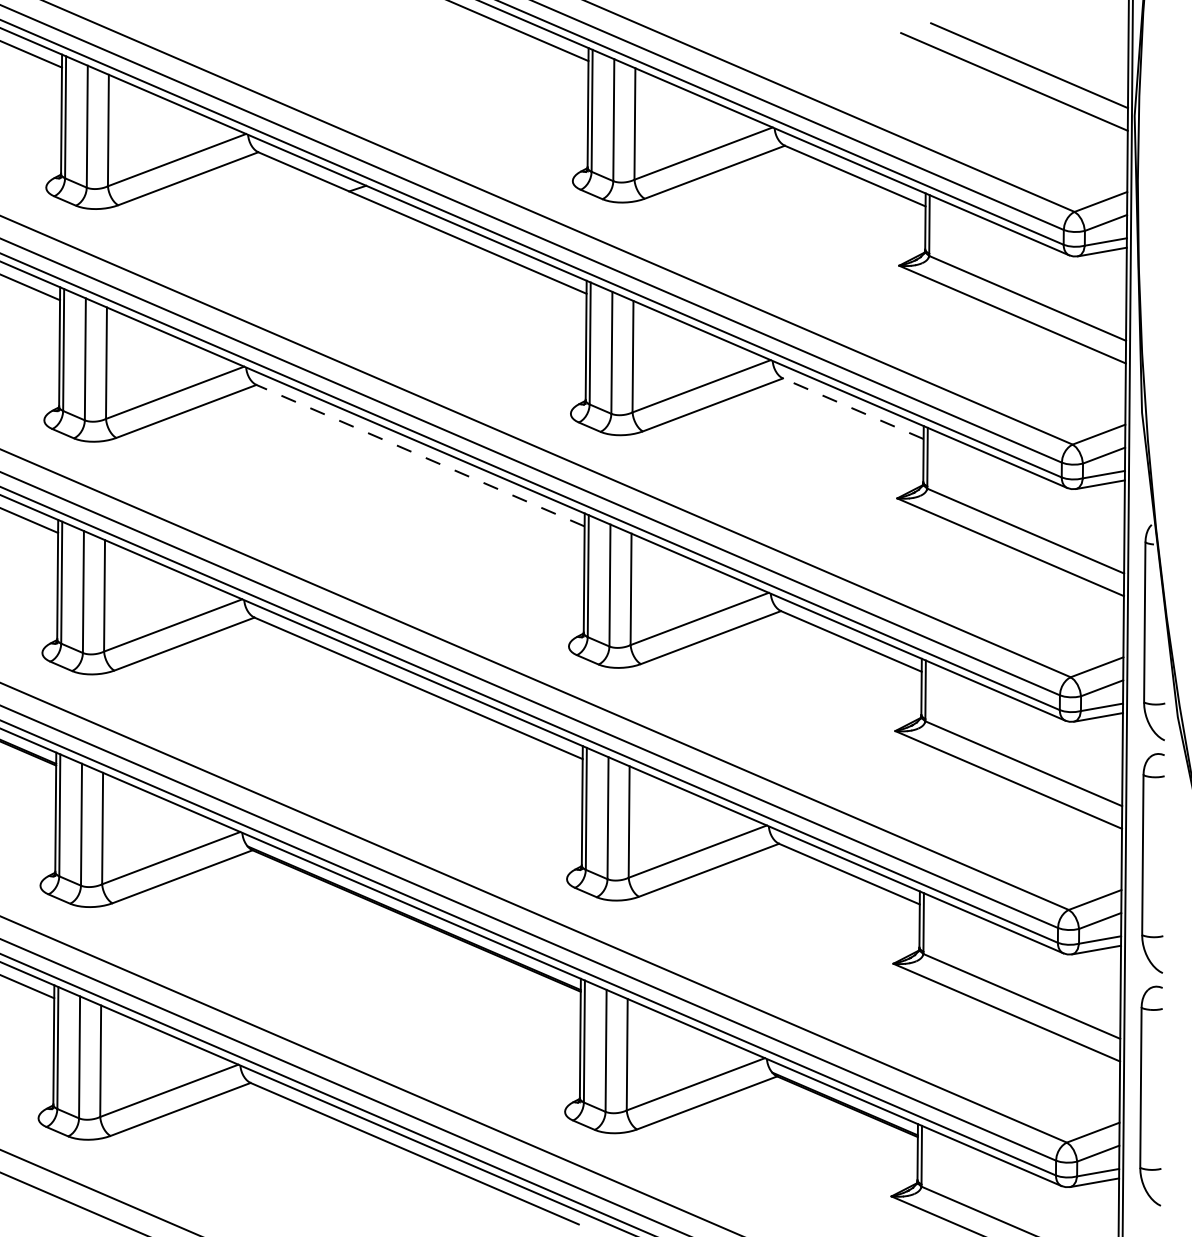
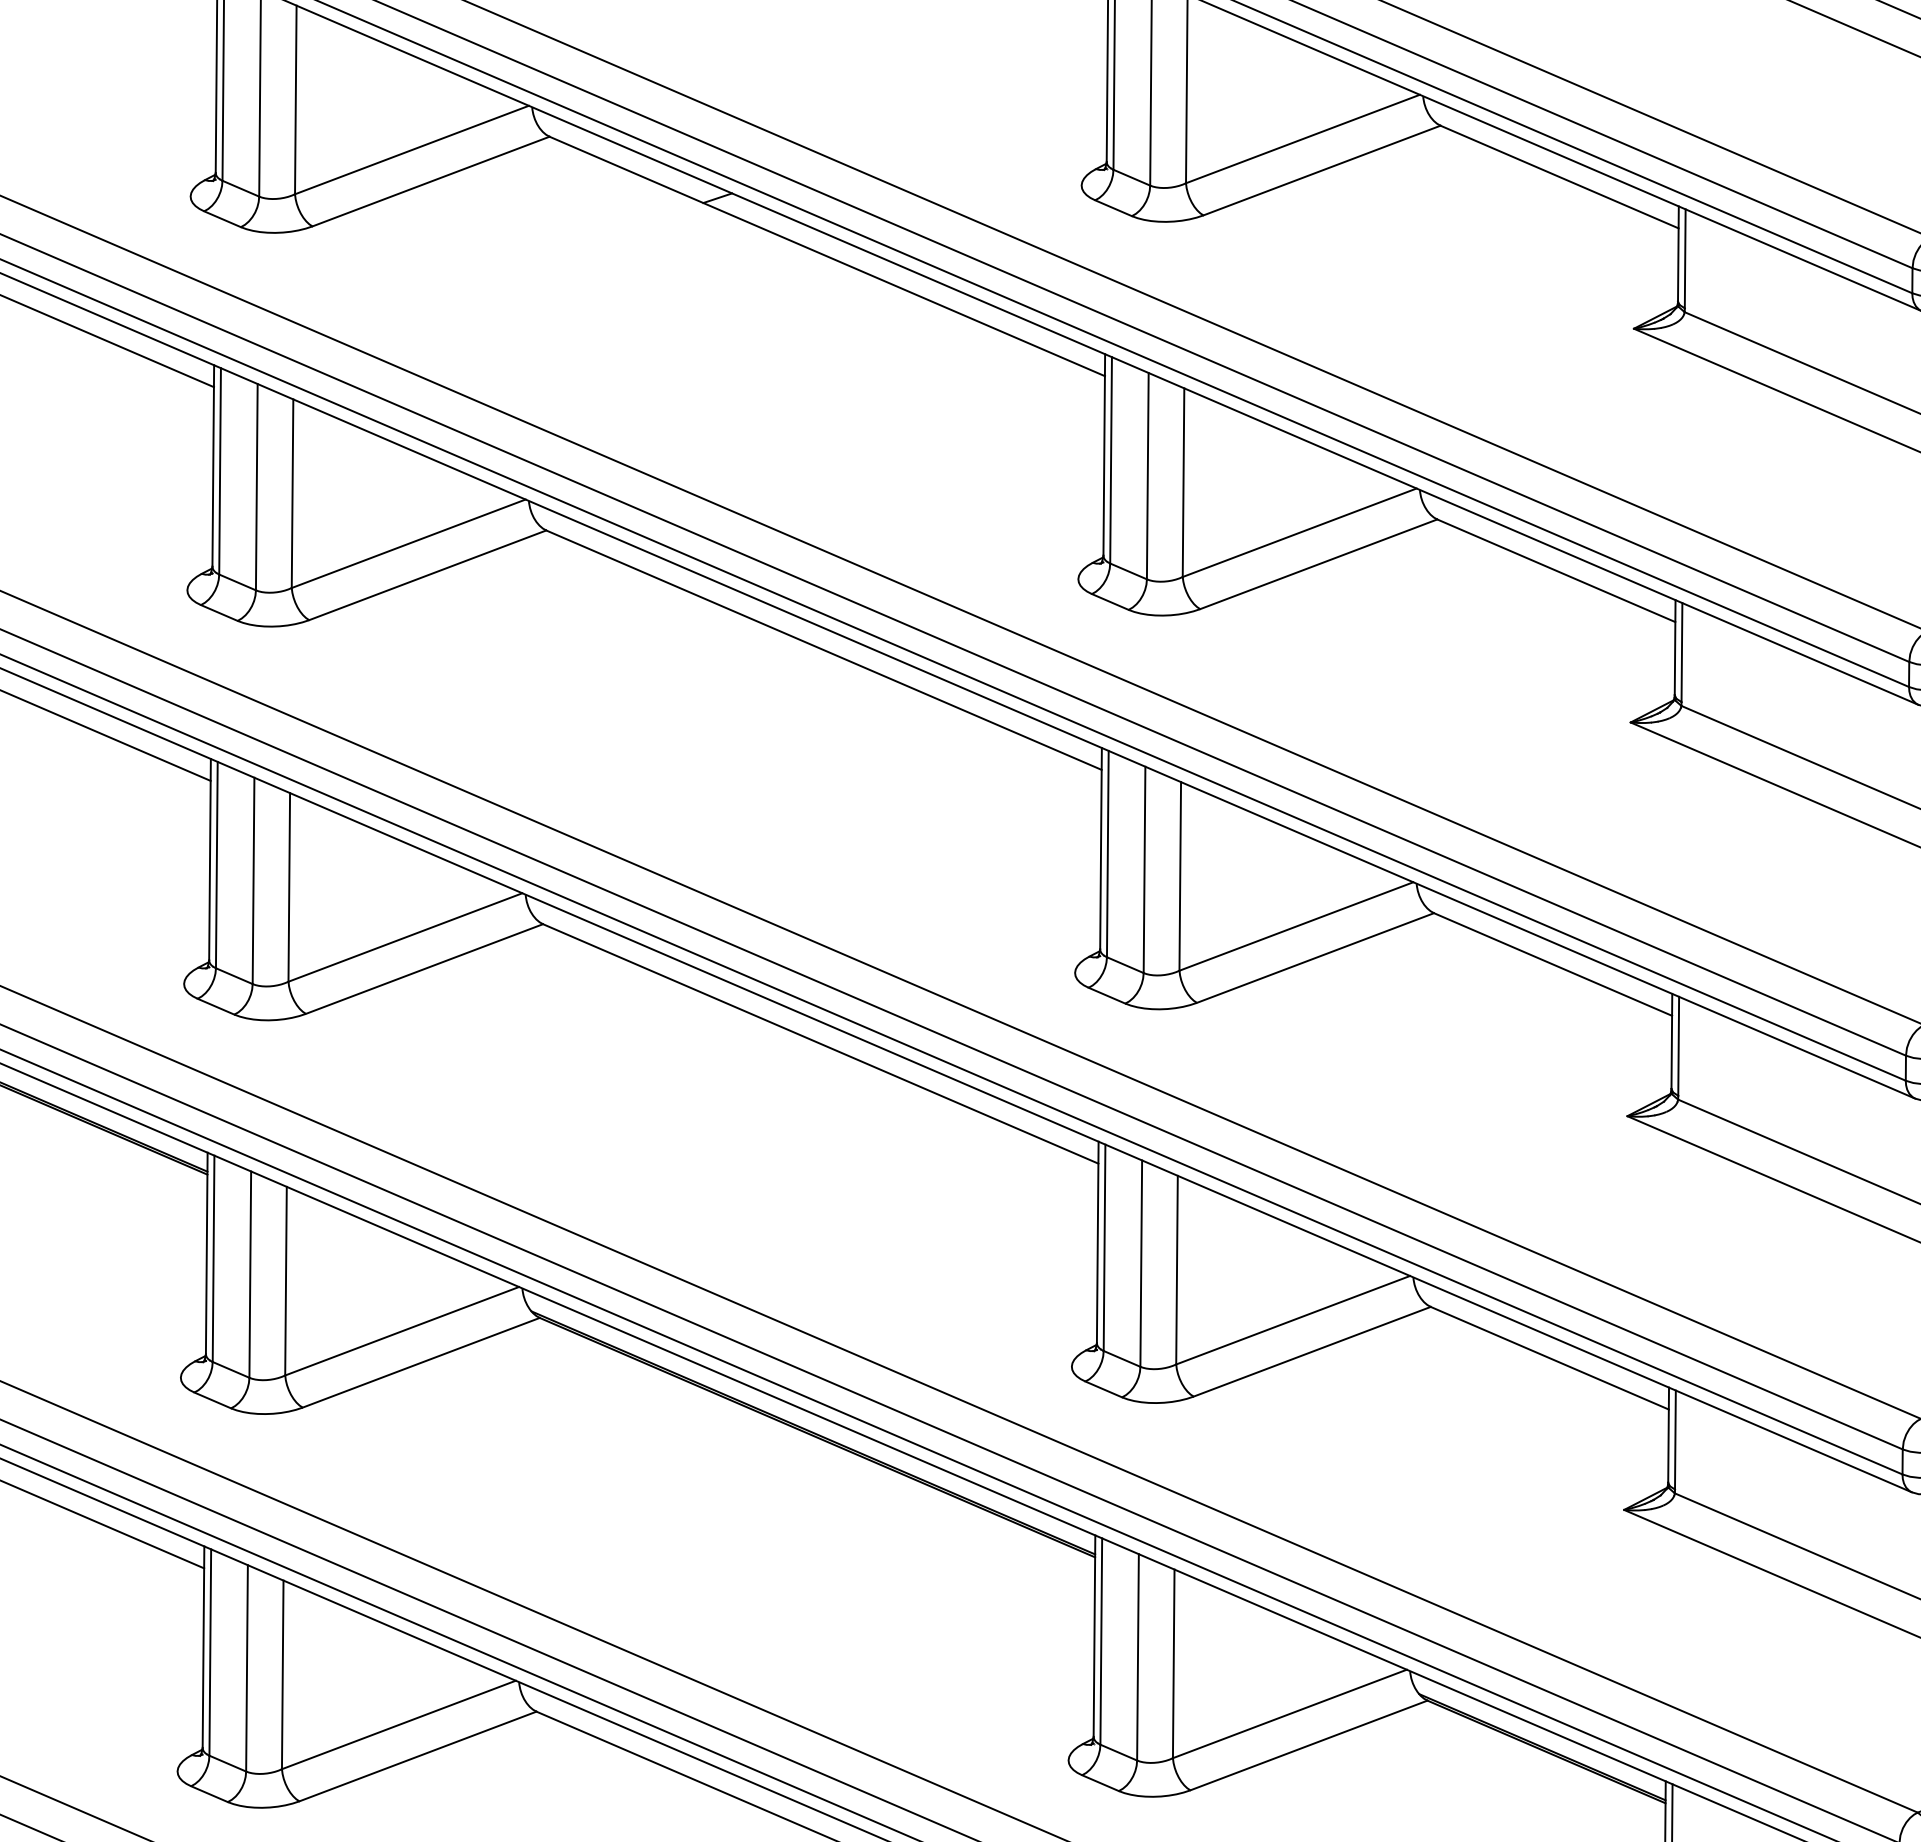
line: (853, 408) -> (1556, 570), dashed -> solid
line: (420, 455) -> (823, 649), dashed -> solid

